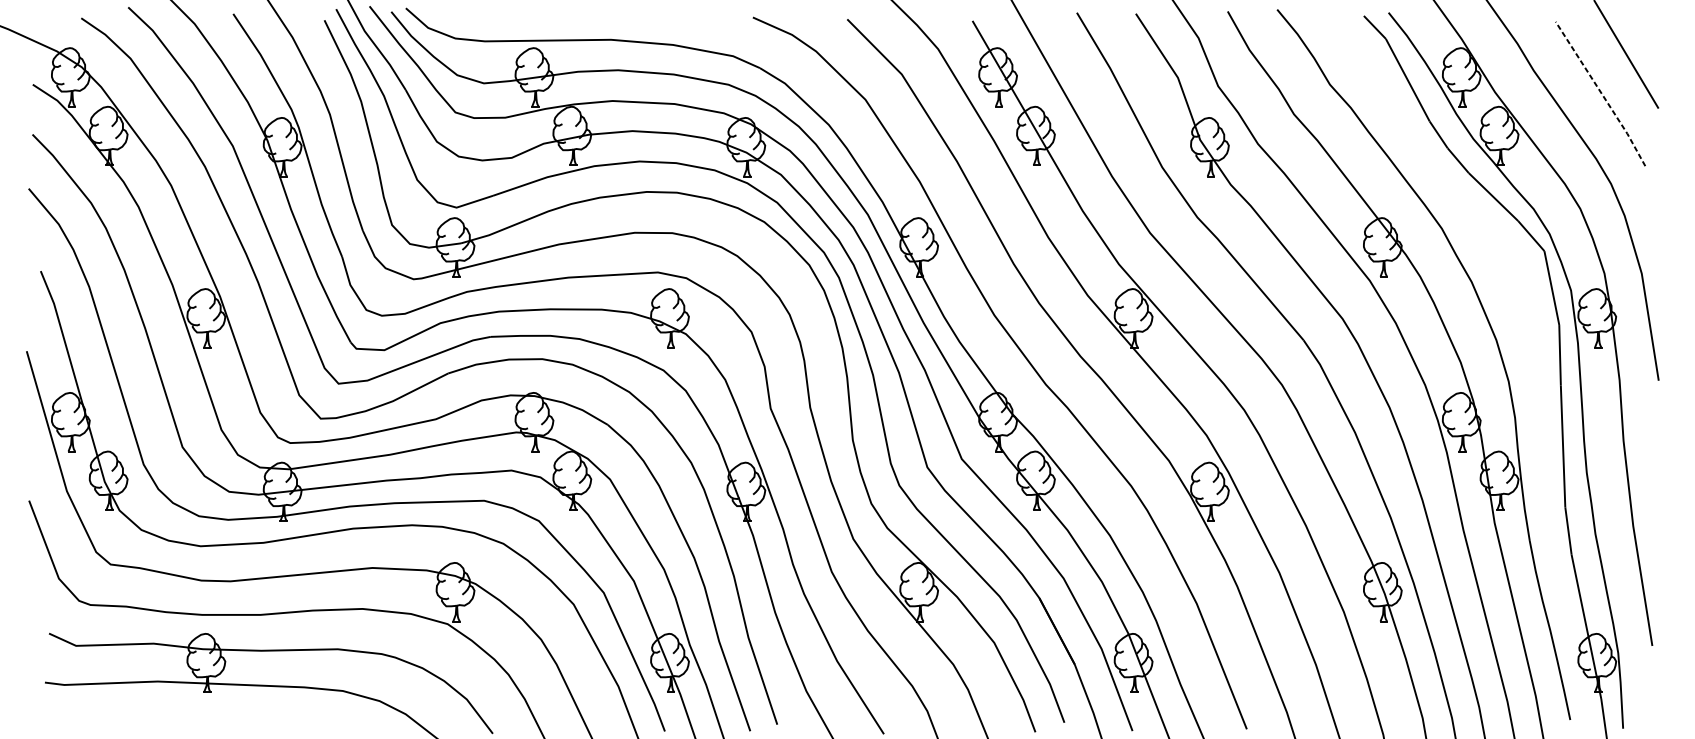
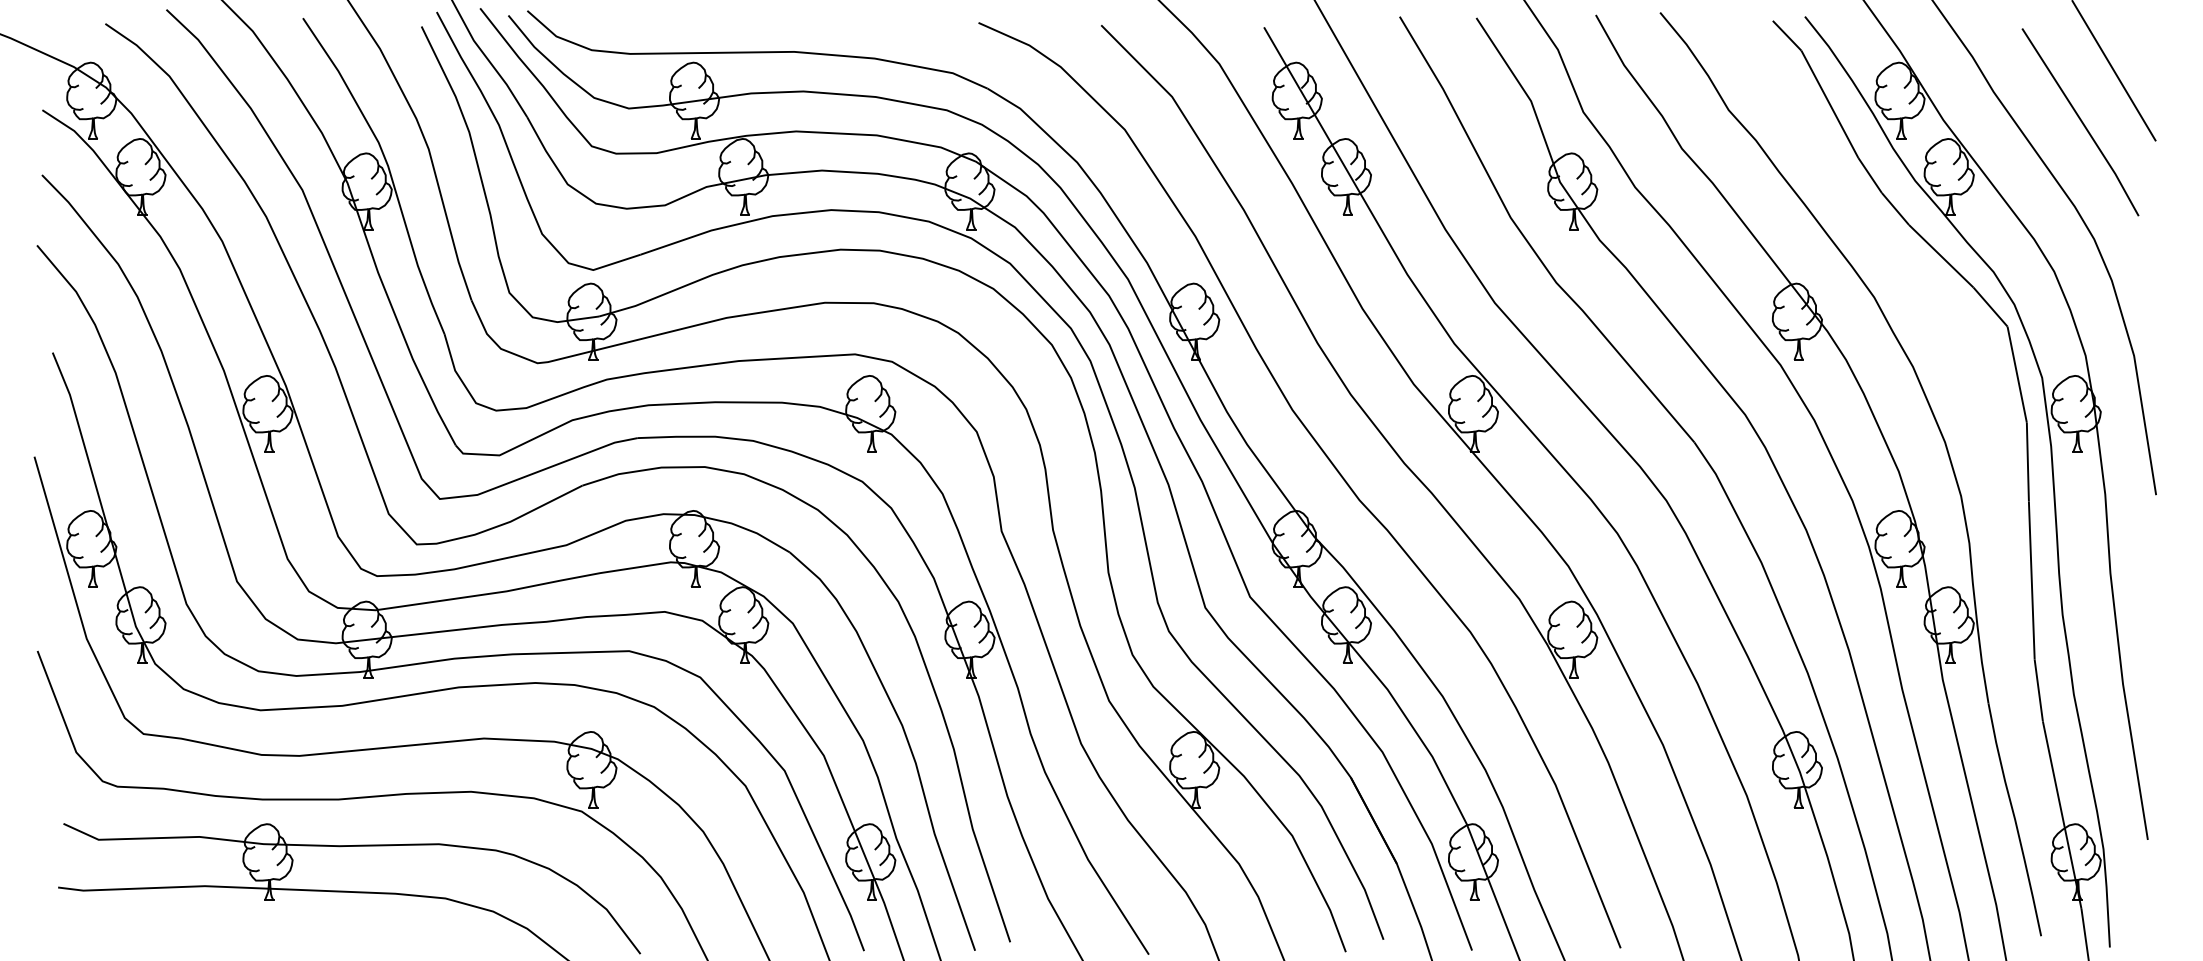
line: (1601, 93) -> (2081, 121), dashed -> solid

